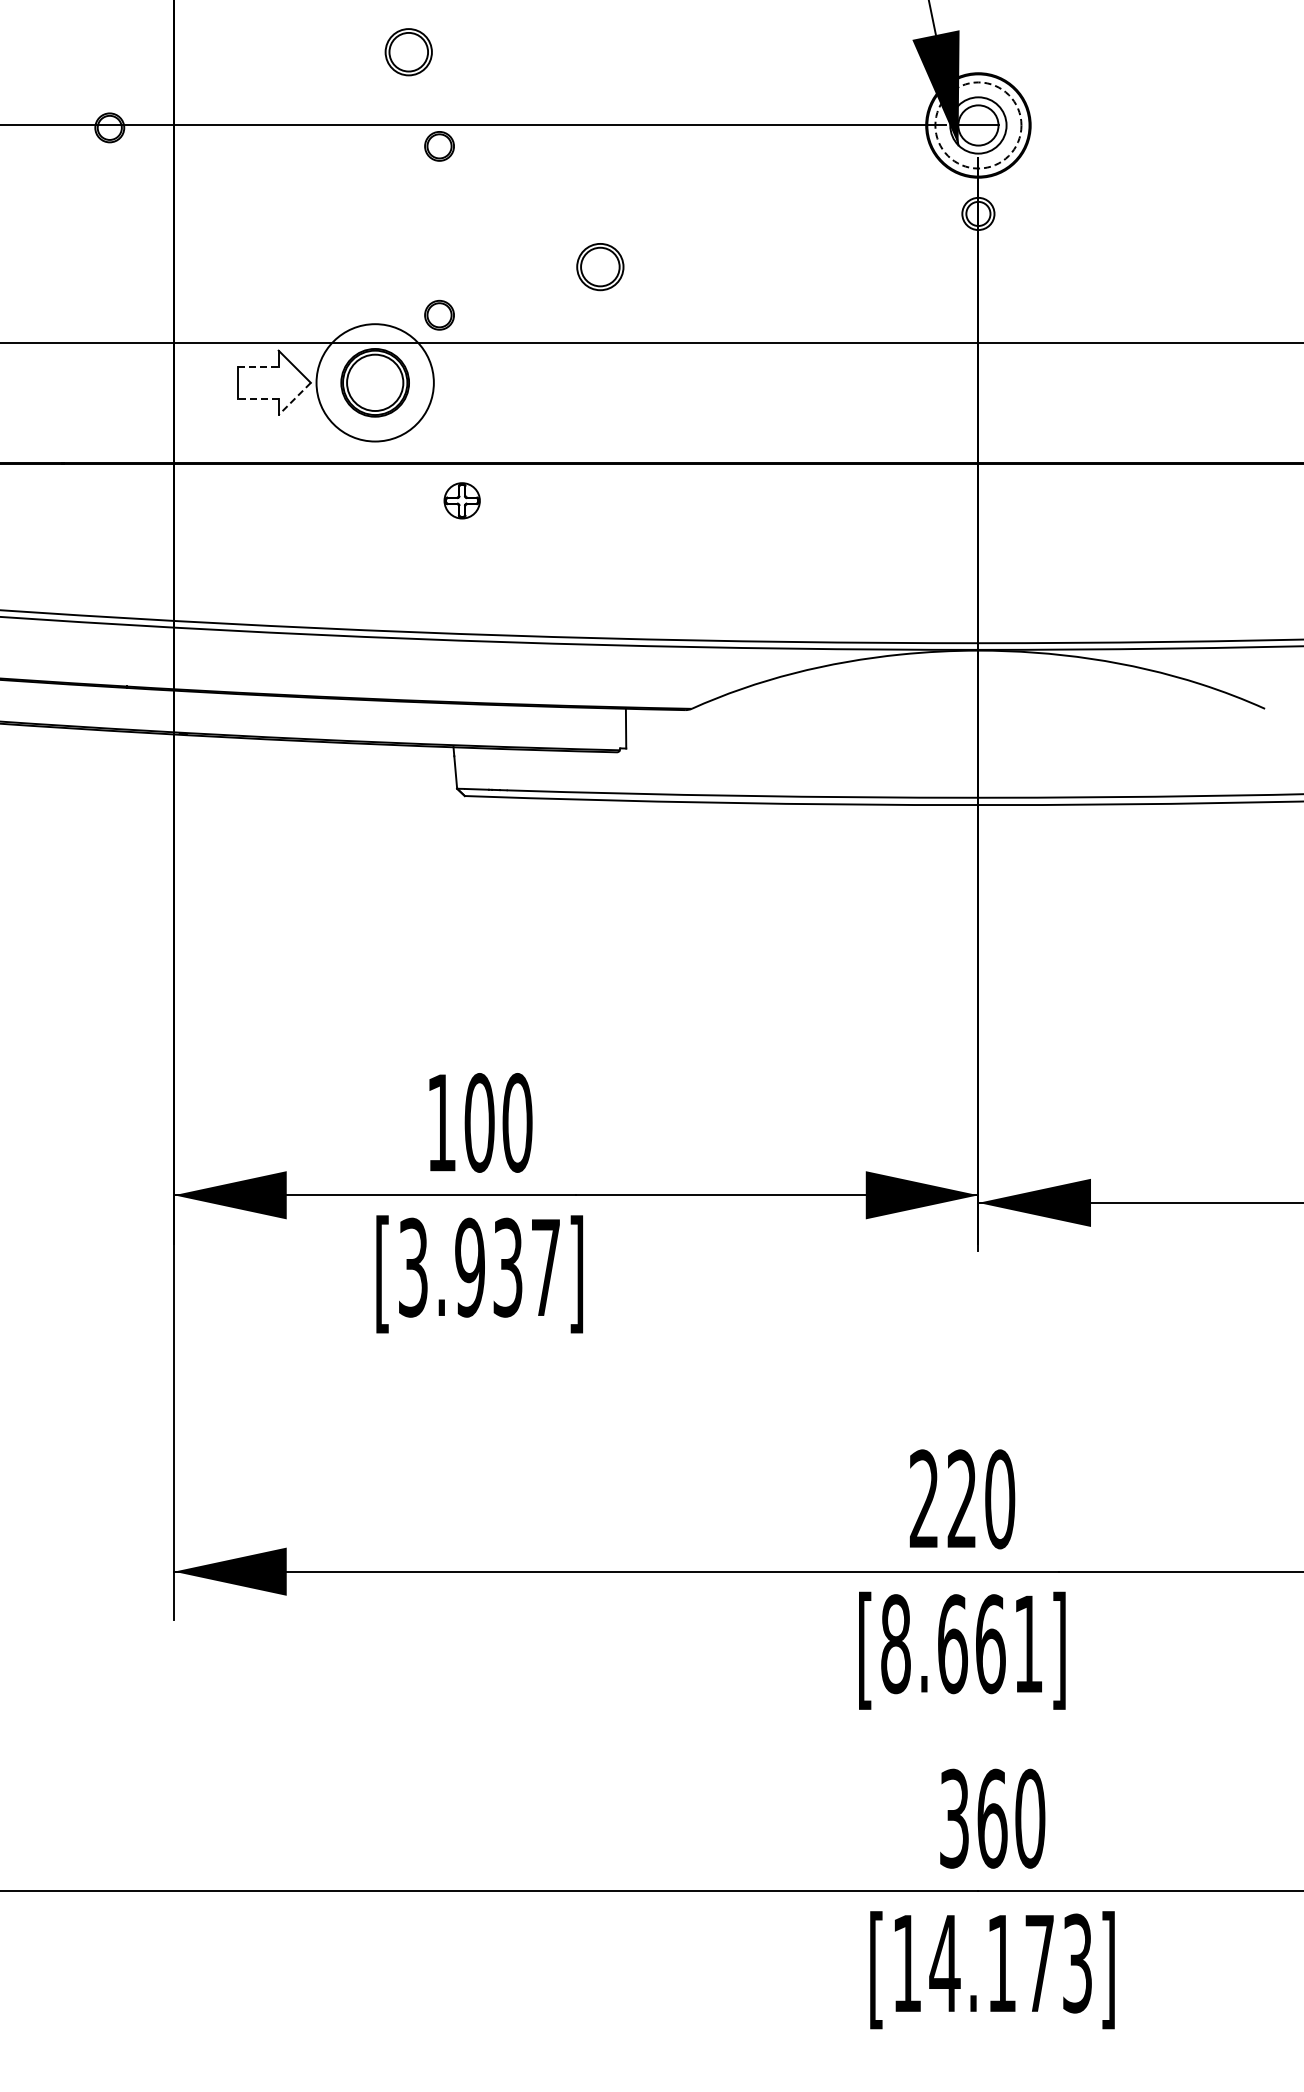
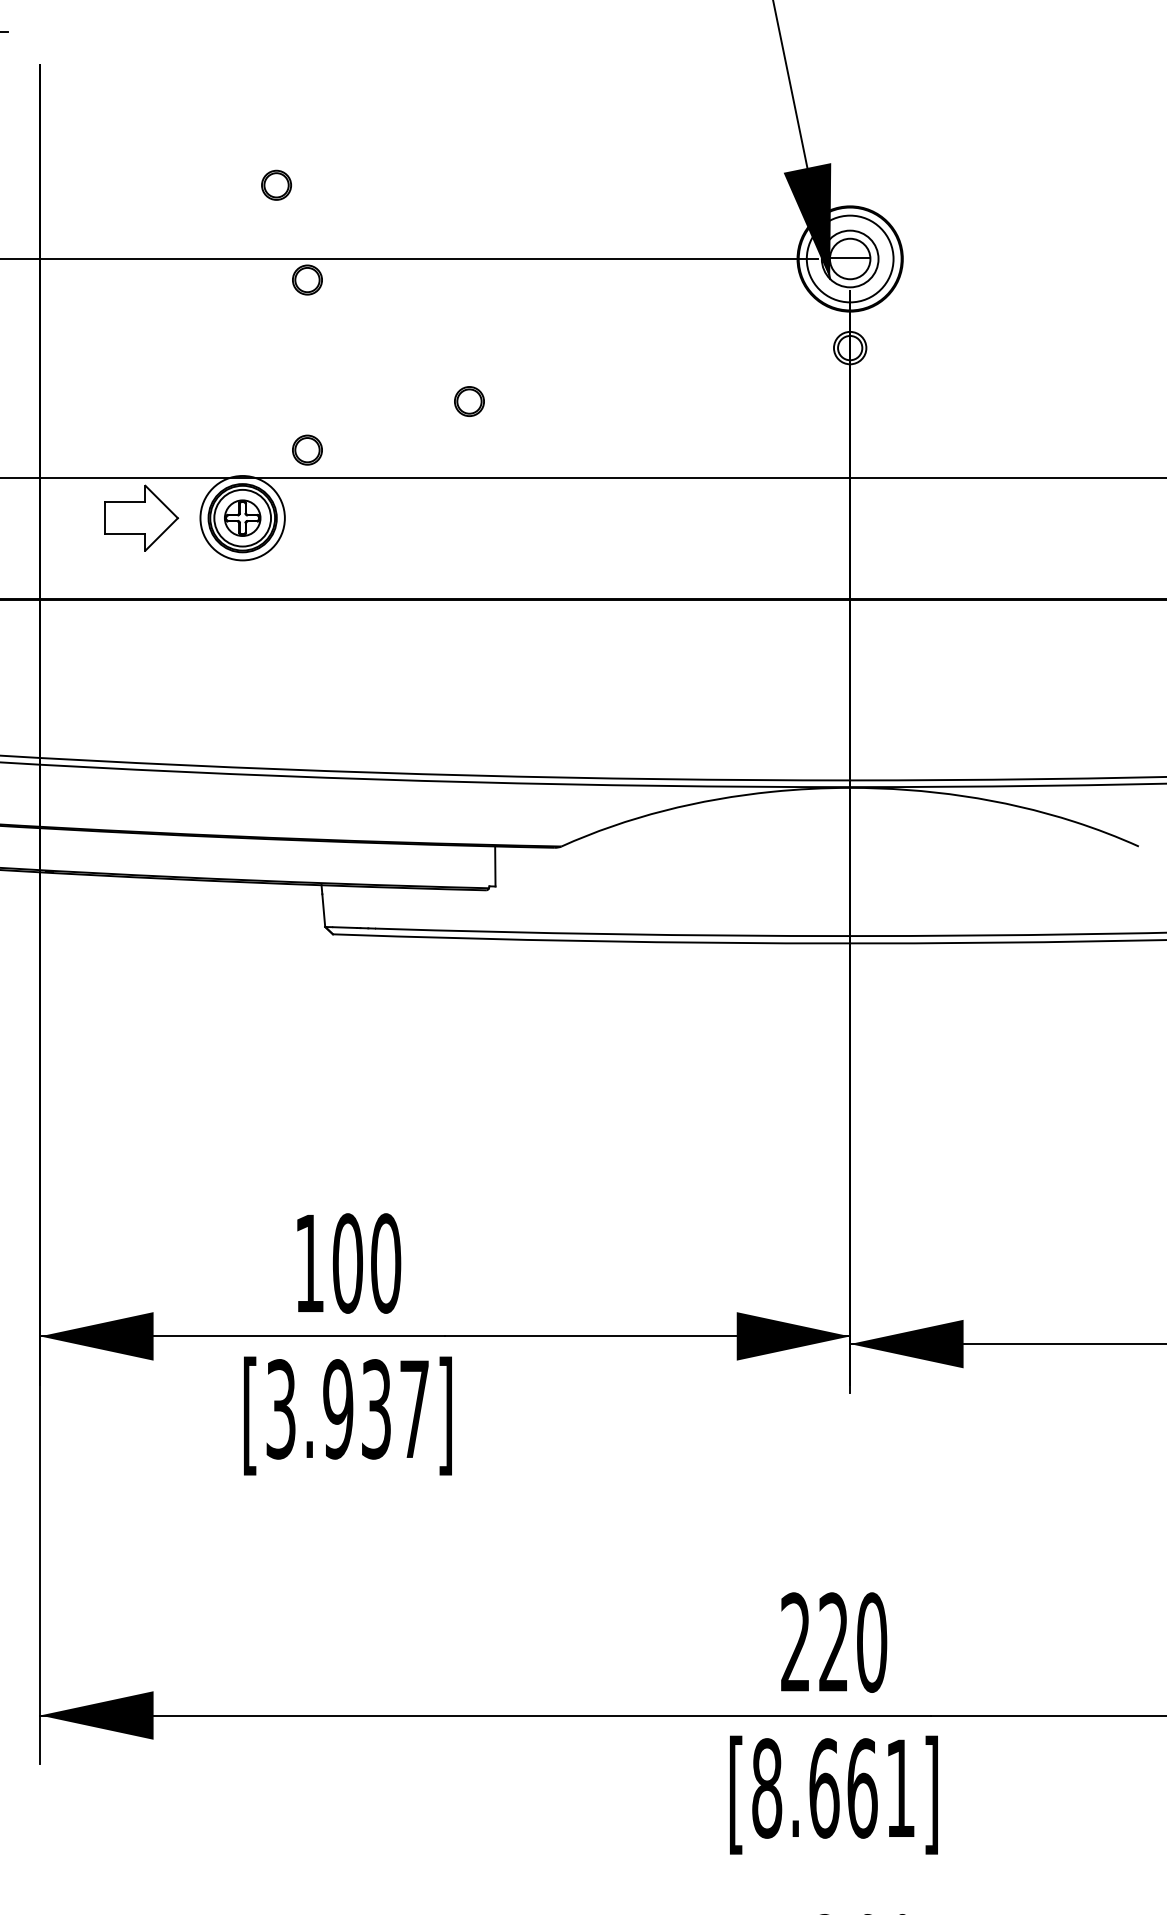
part: (408, 52) -> (276, 185), size x0.62
circle: (978, 125) -> (850, 259), dashed -> solid
part: (600, 266) -> (469, 401), size x0.62
line: (259, 366) -> (126, 501), dashed -> solid
circle: (375, 382) -> (242, 517), size x0.71
line: (258, 398) -> (125, 533), dashed -> solid
line: (294, 398) -> (161, 533), dashed -> solid
part: (461, 500) -> (241, 517), moved

